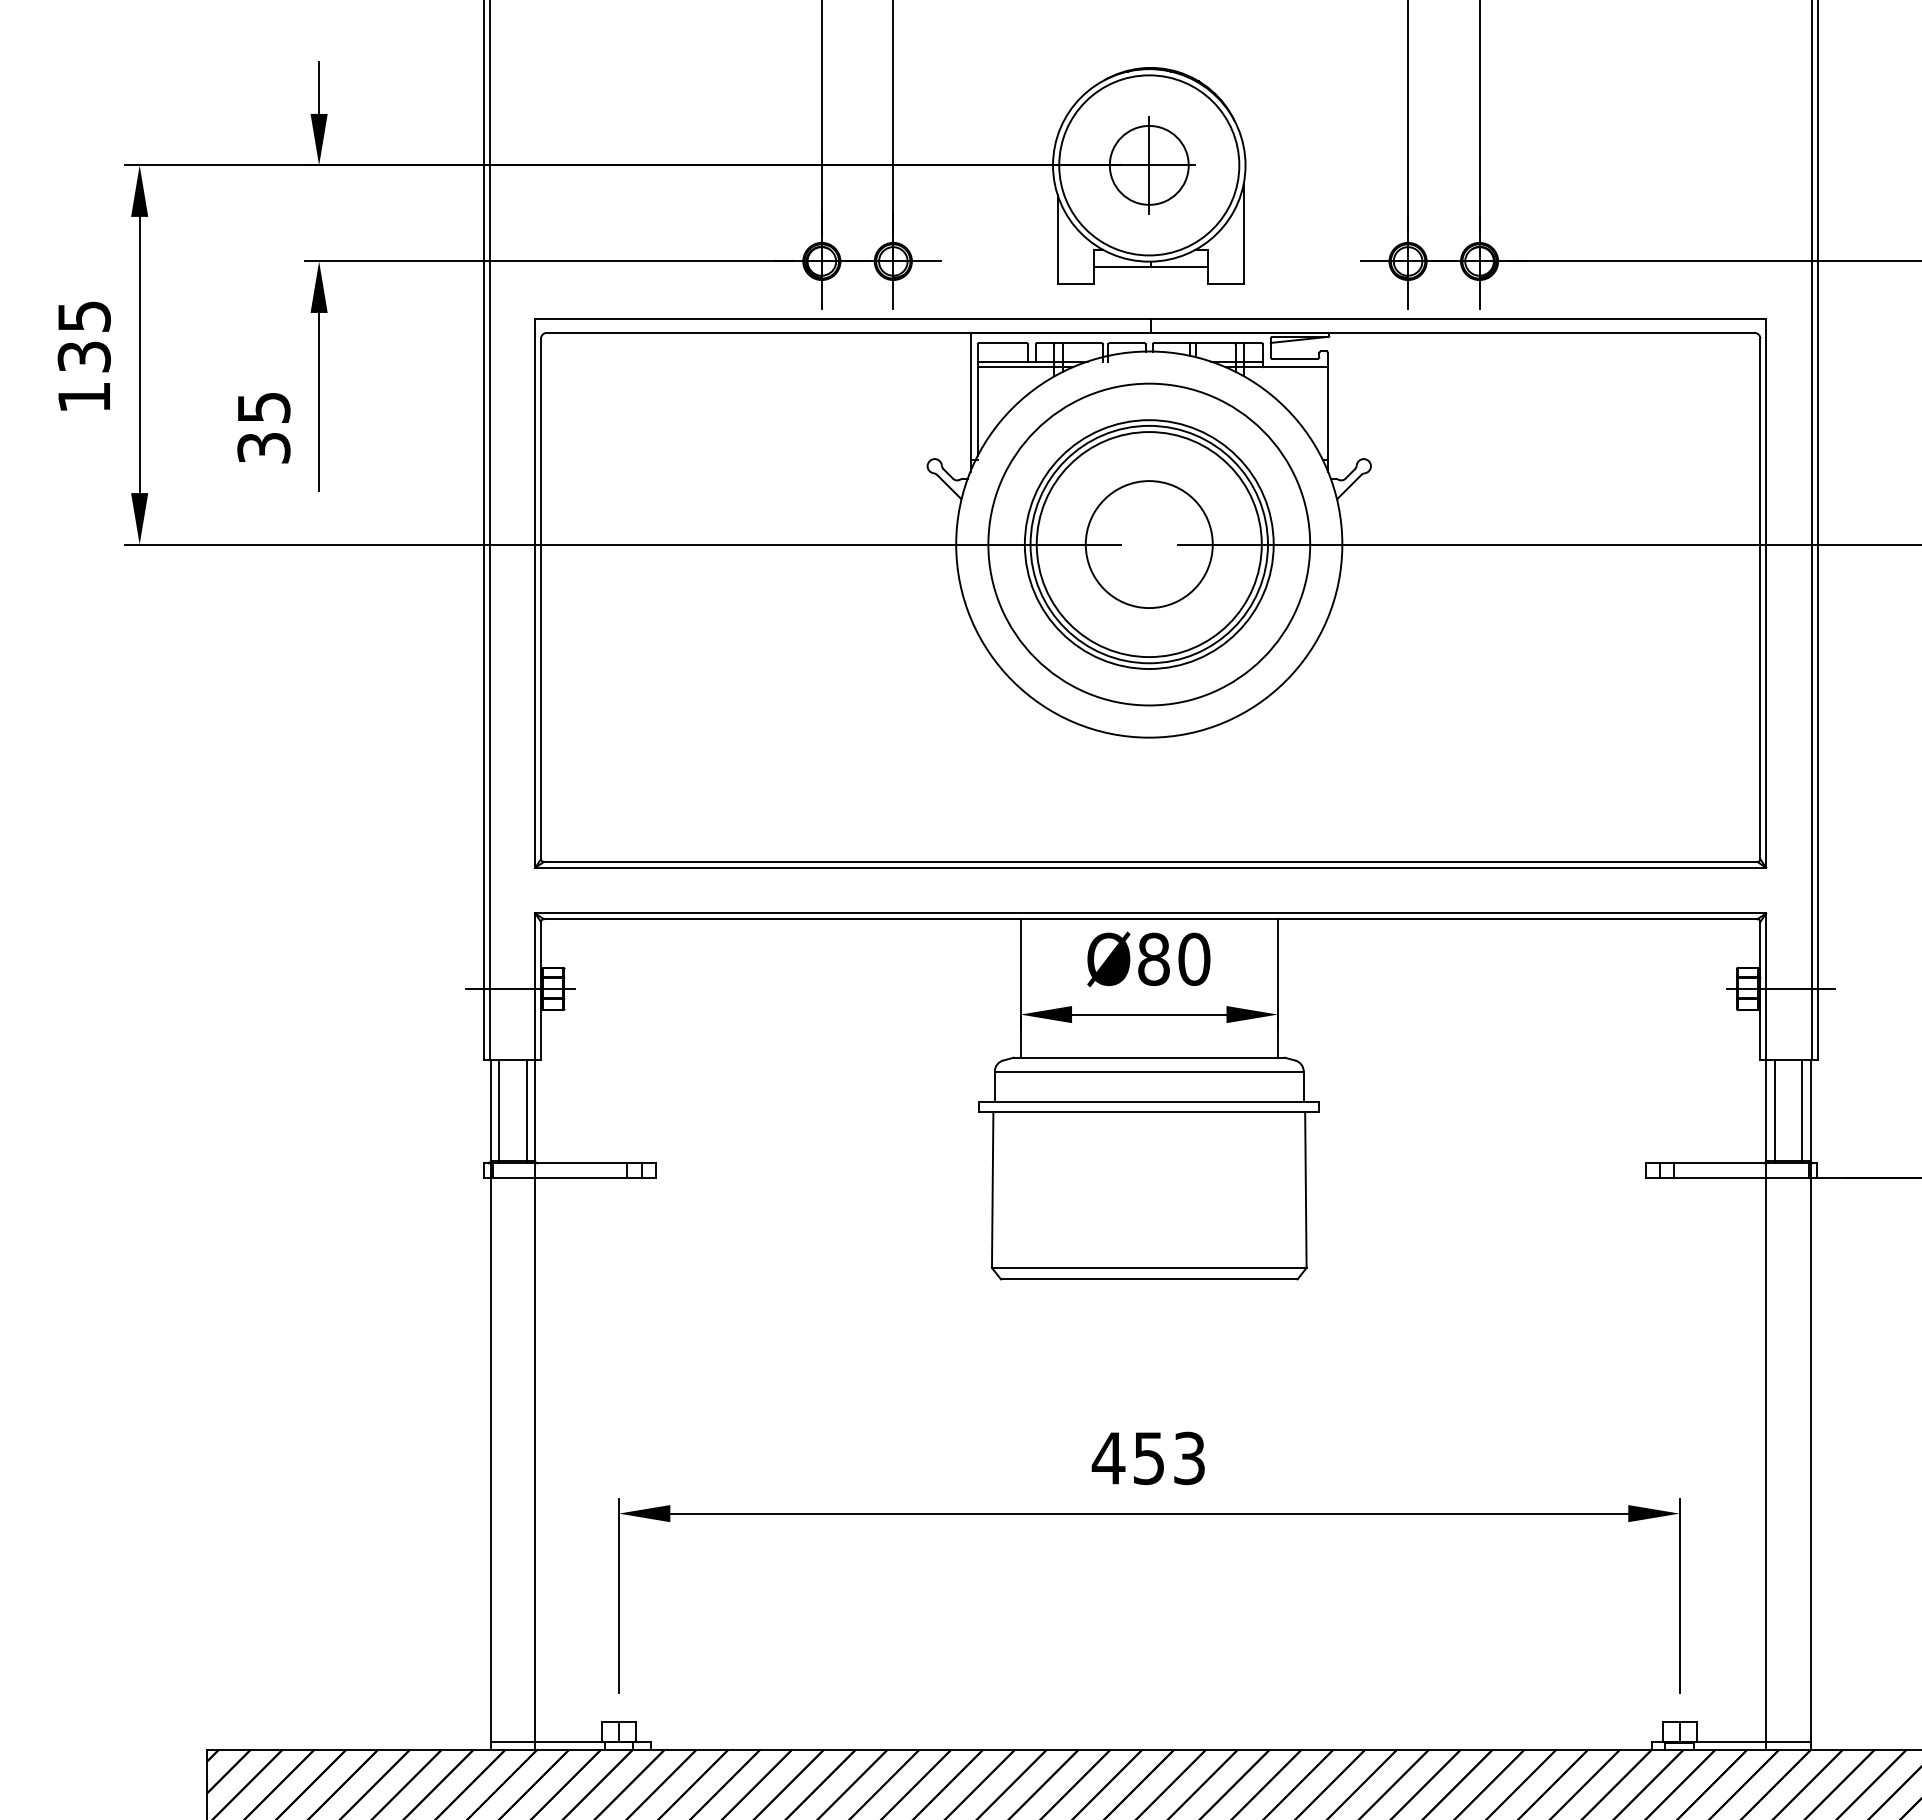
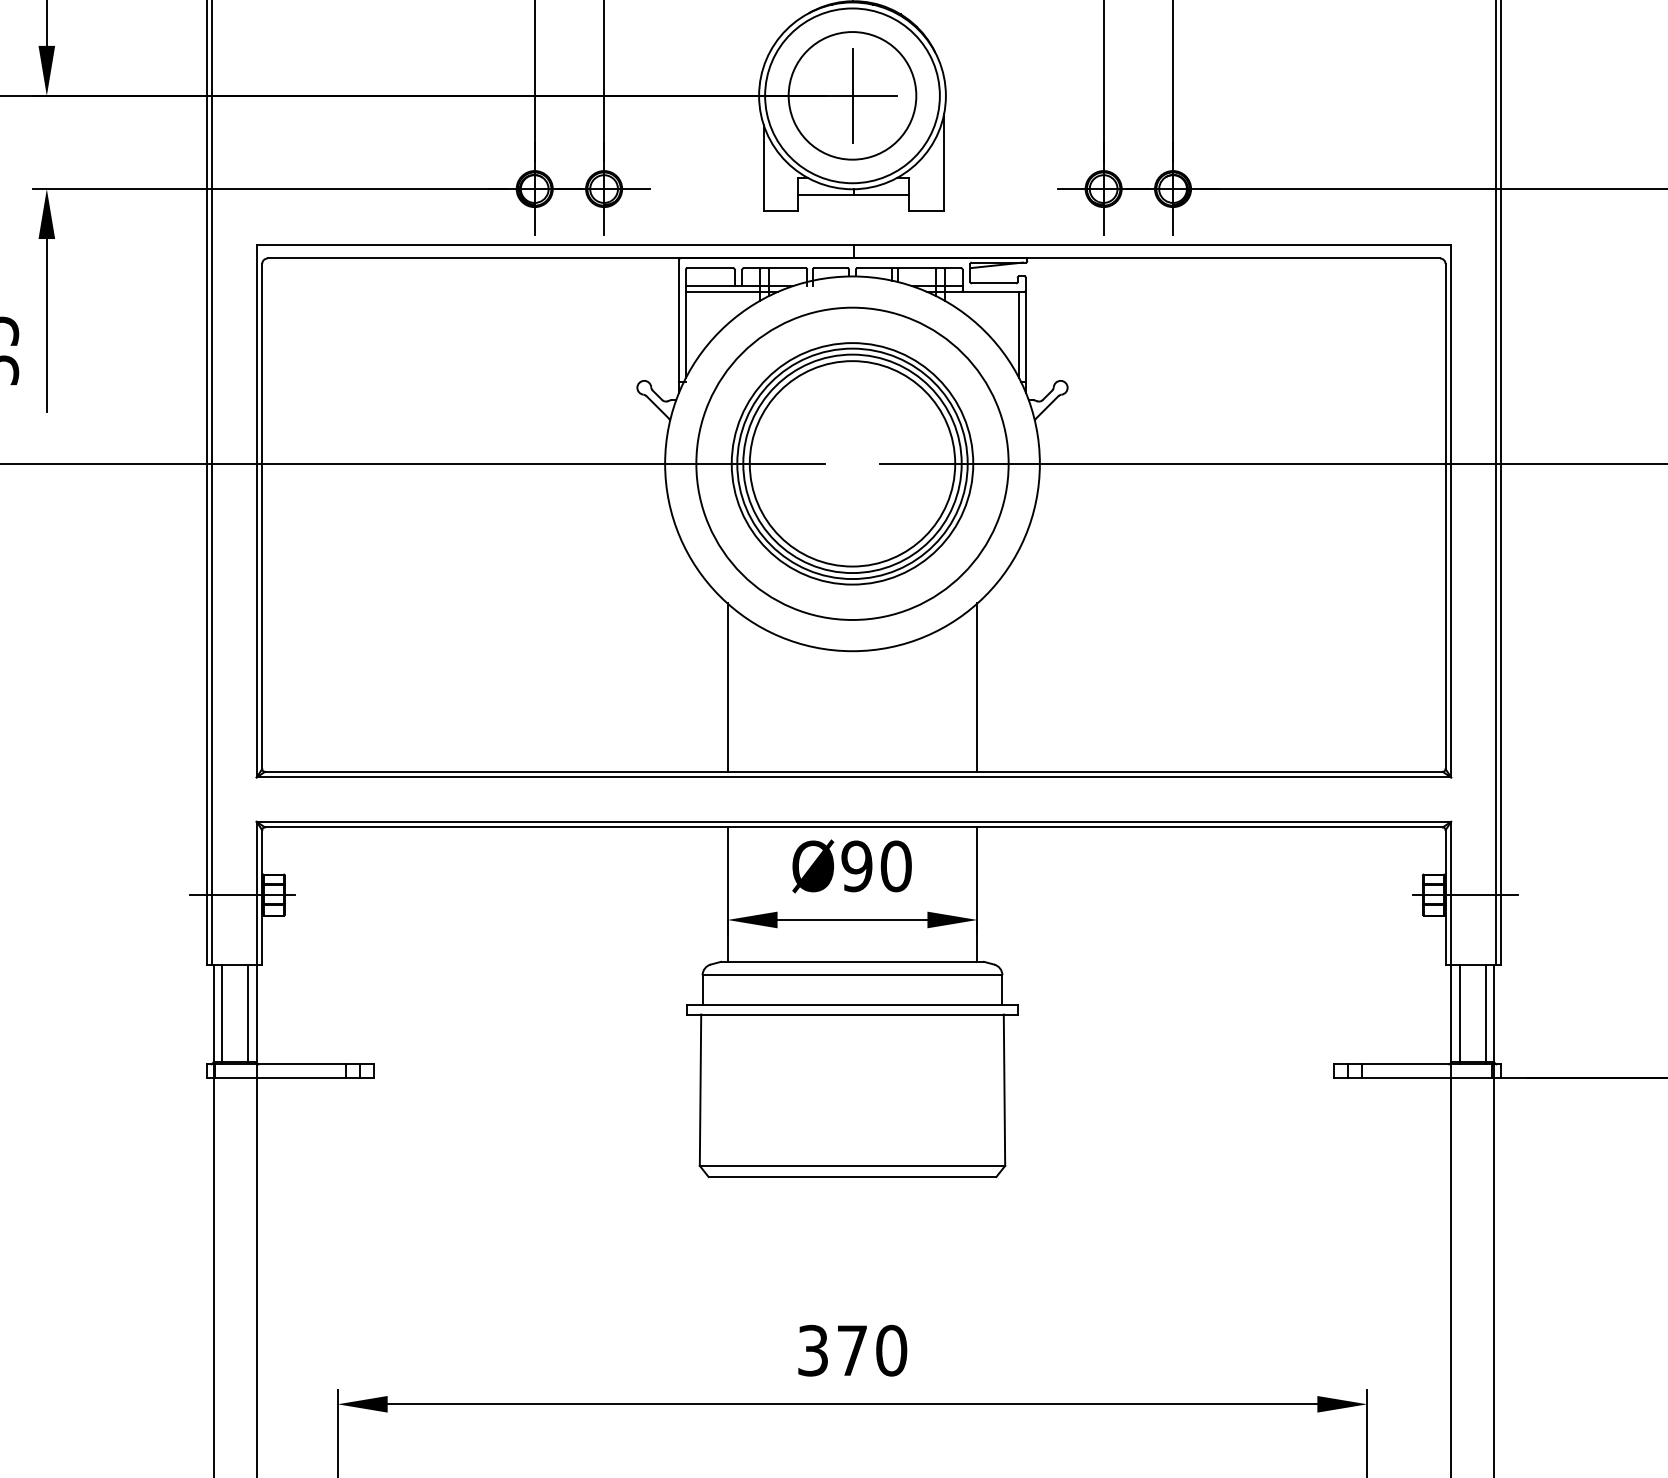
circle: (1149, 165) -> (852, 95), size x1.67
line: (1320, 411) -> (1018, 334), added
circle: (1149, 544) -> (852, 463), size x1.67
line: (1020, 774) -> (727, 686), added
line: (1277, 774) -> (976, 686), added
text: (1153, 959) -> (856, 866), Ø80 -> Ø90
text: (1148, 1458) -> (851, 1350), 453 -> 370

